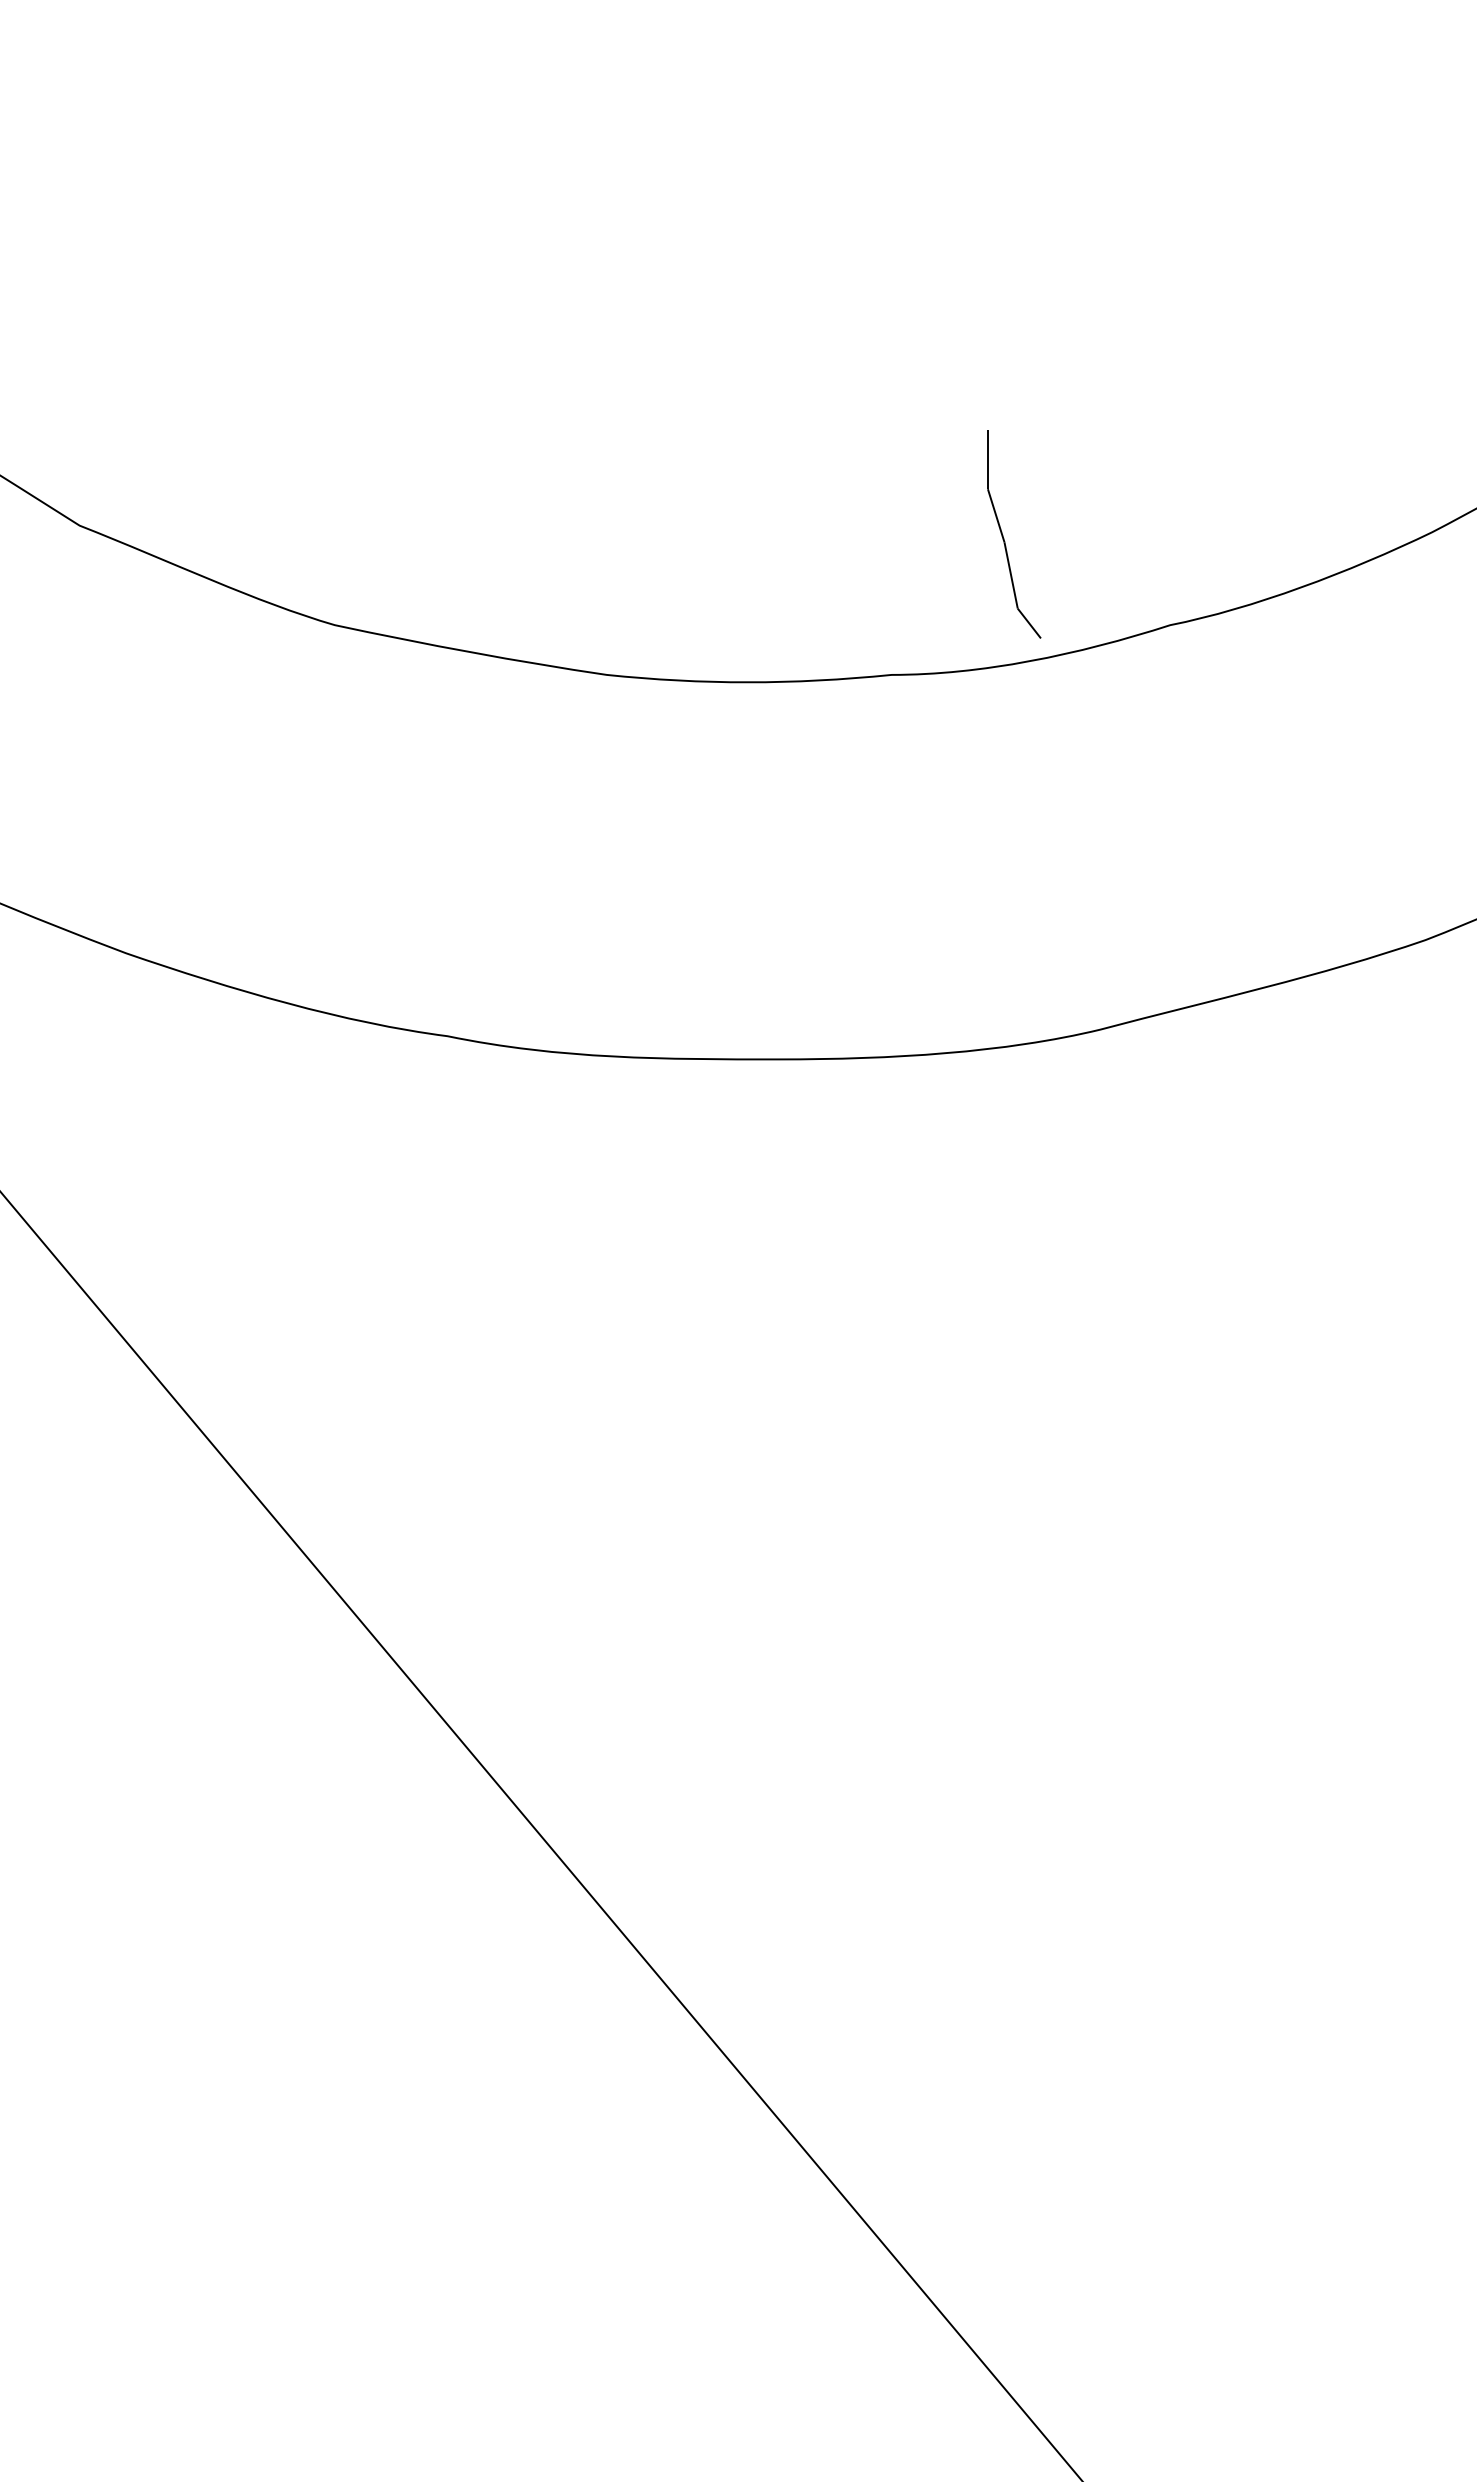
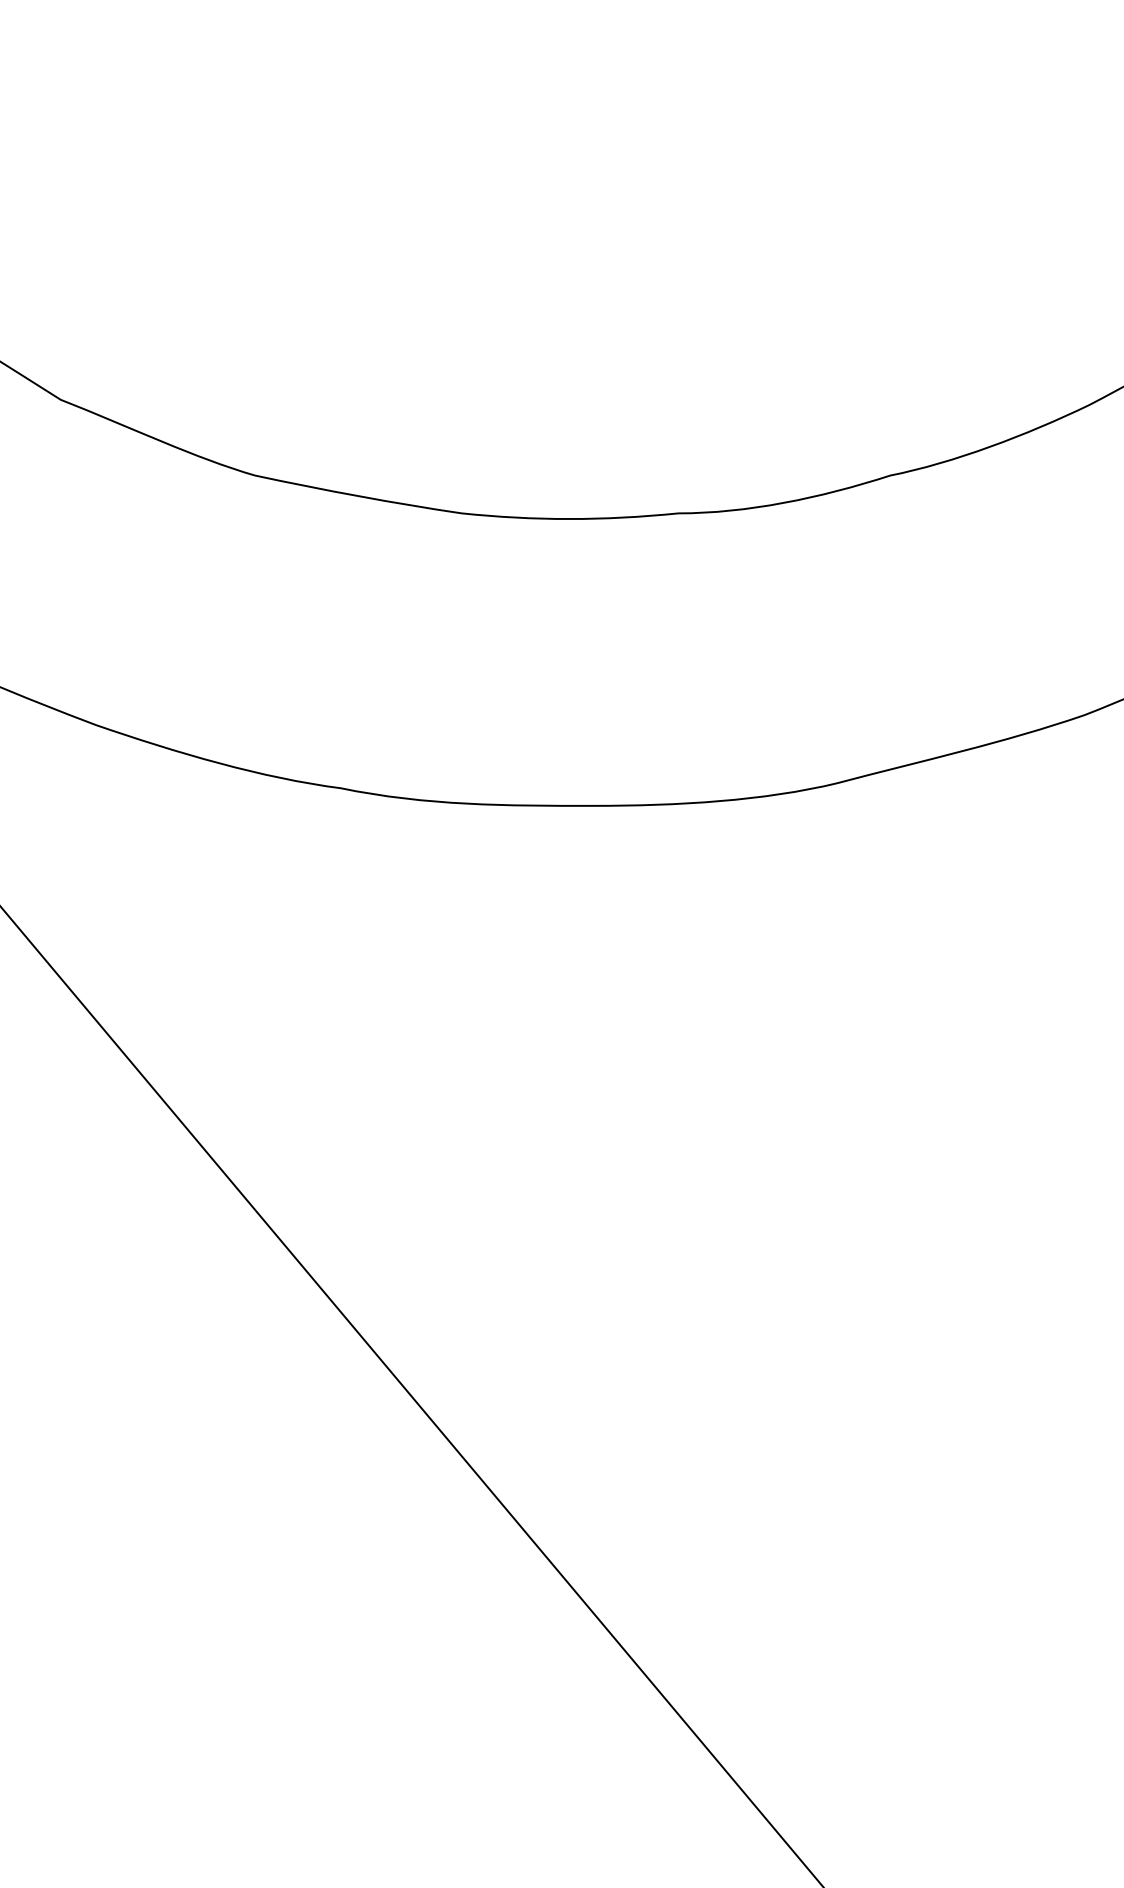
part: (1004, 538) -> (764, 409), removed

